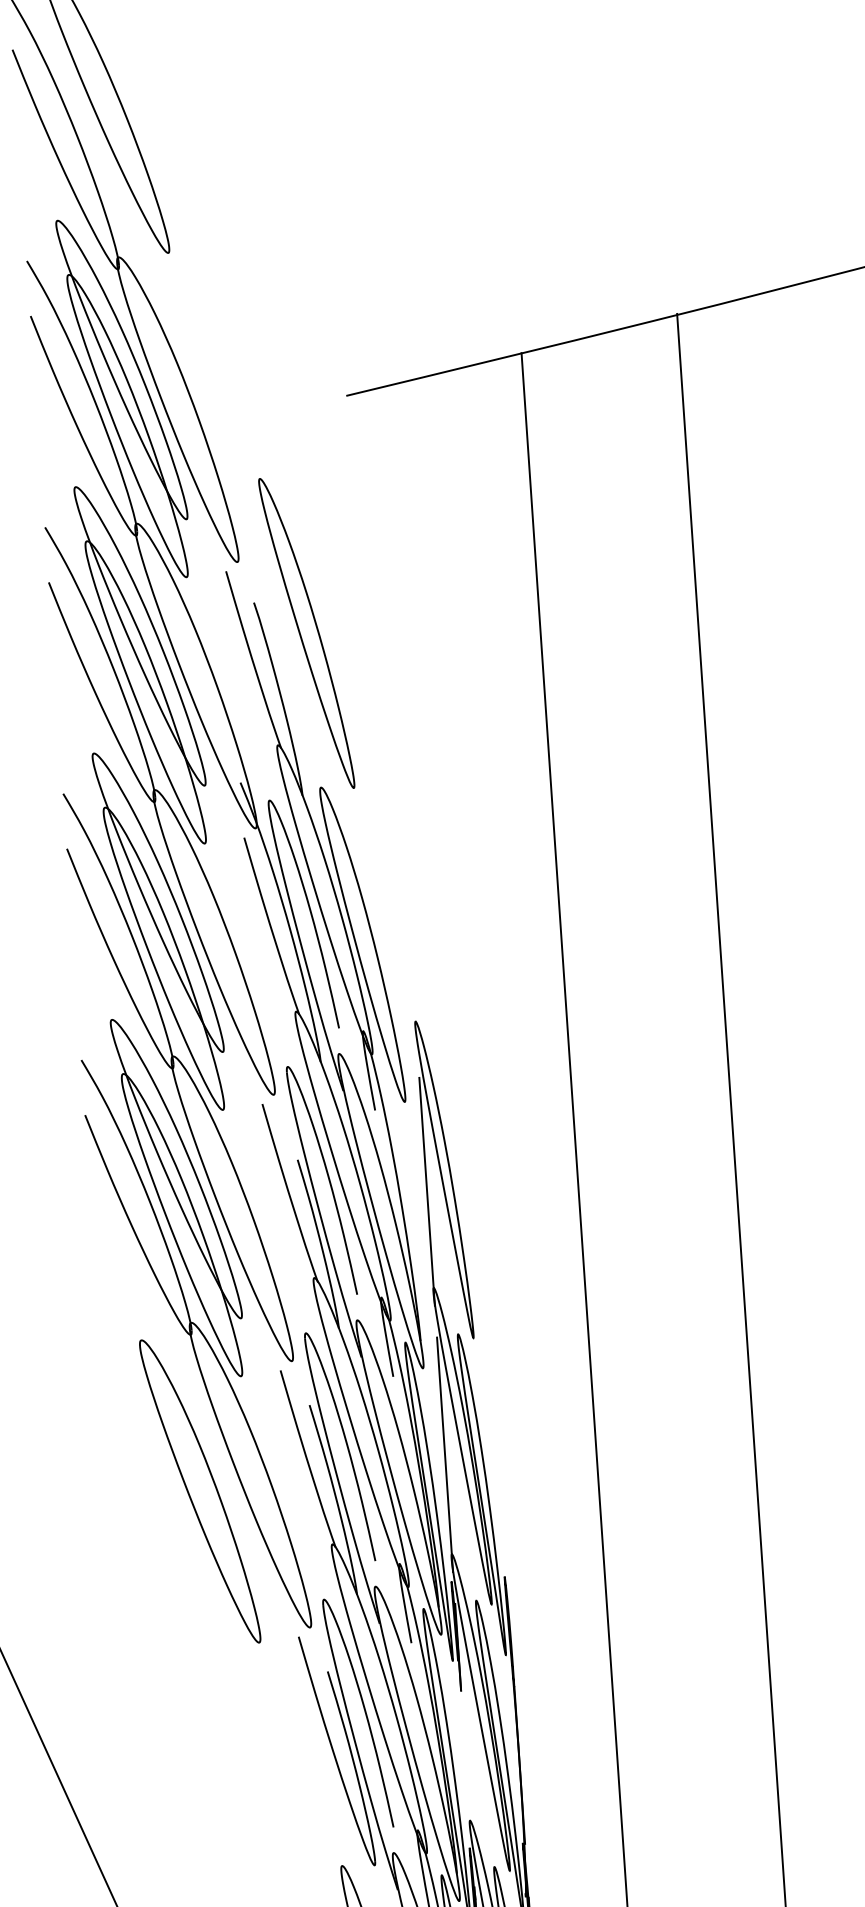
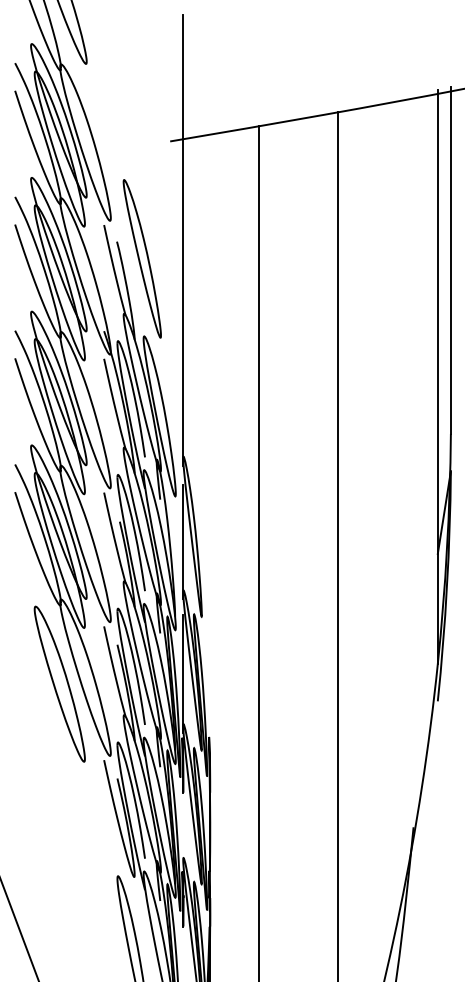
line: (386, 589) -> (183, 239), added

